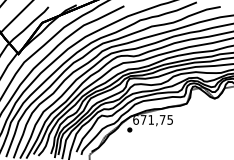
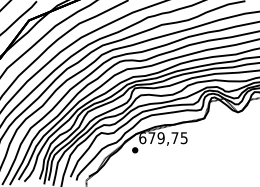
text: (151, 119) -> (161, 137), 671,75 -> 679,75

